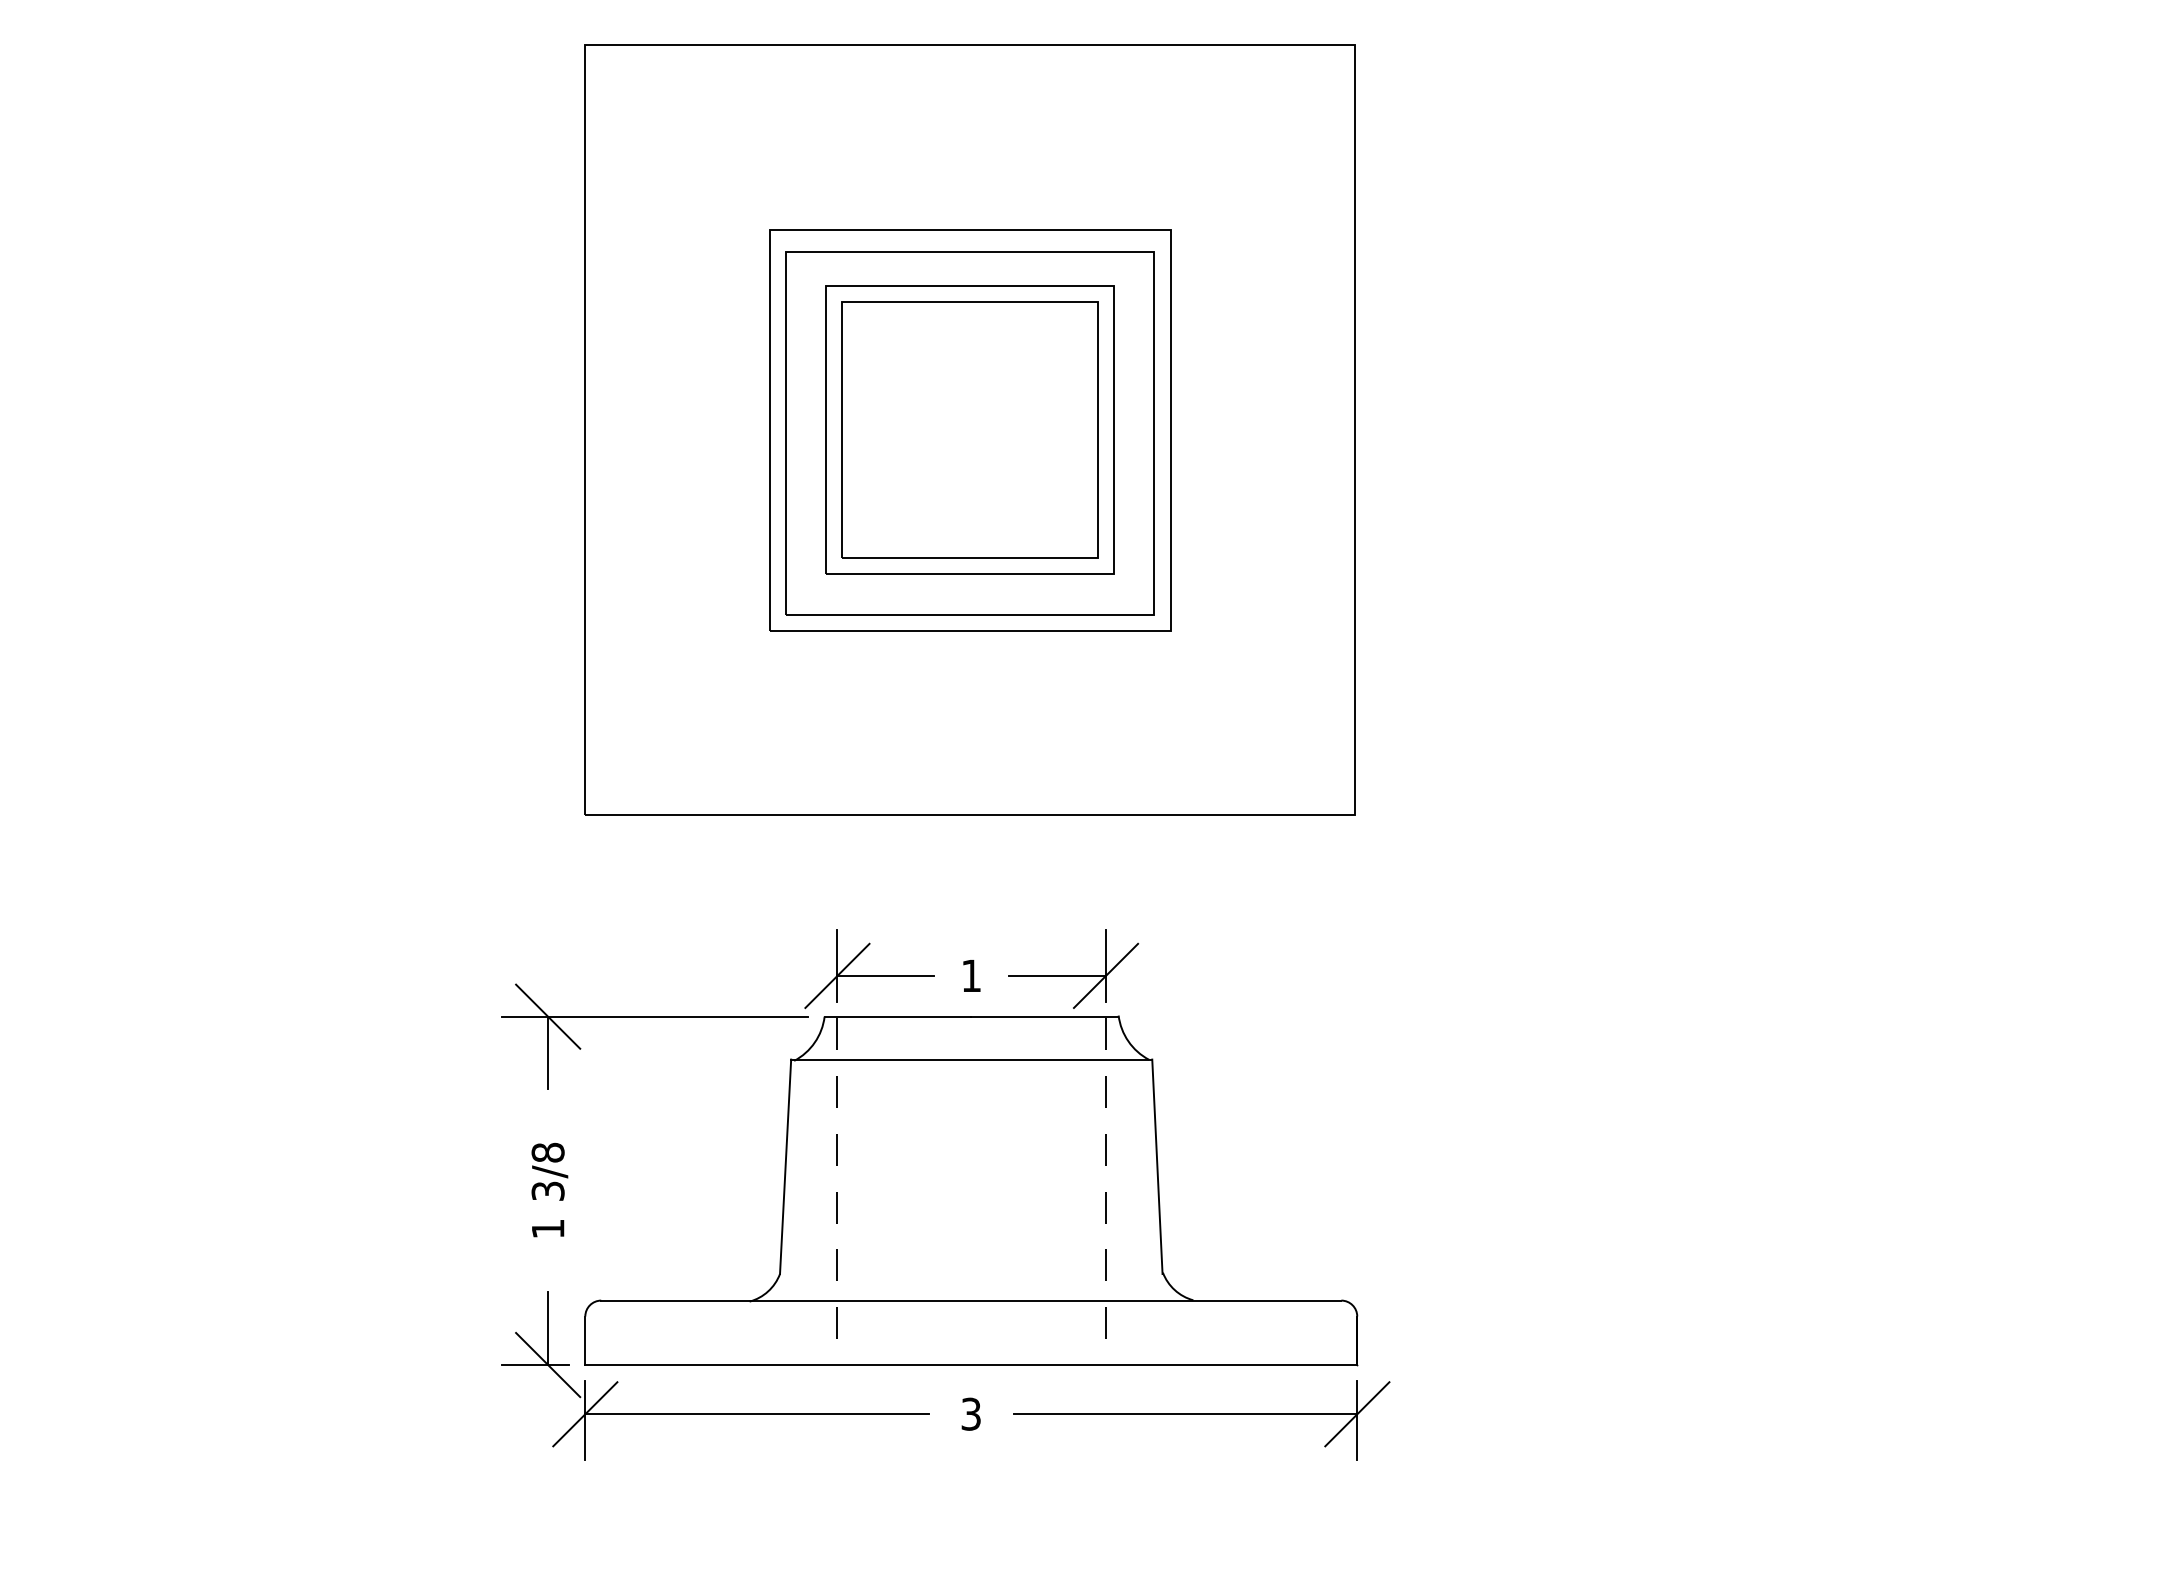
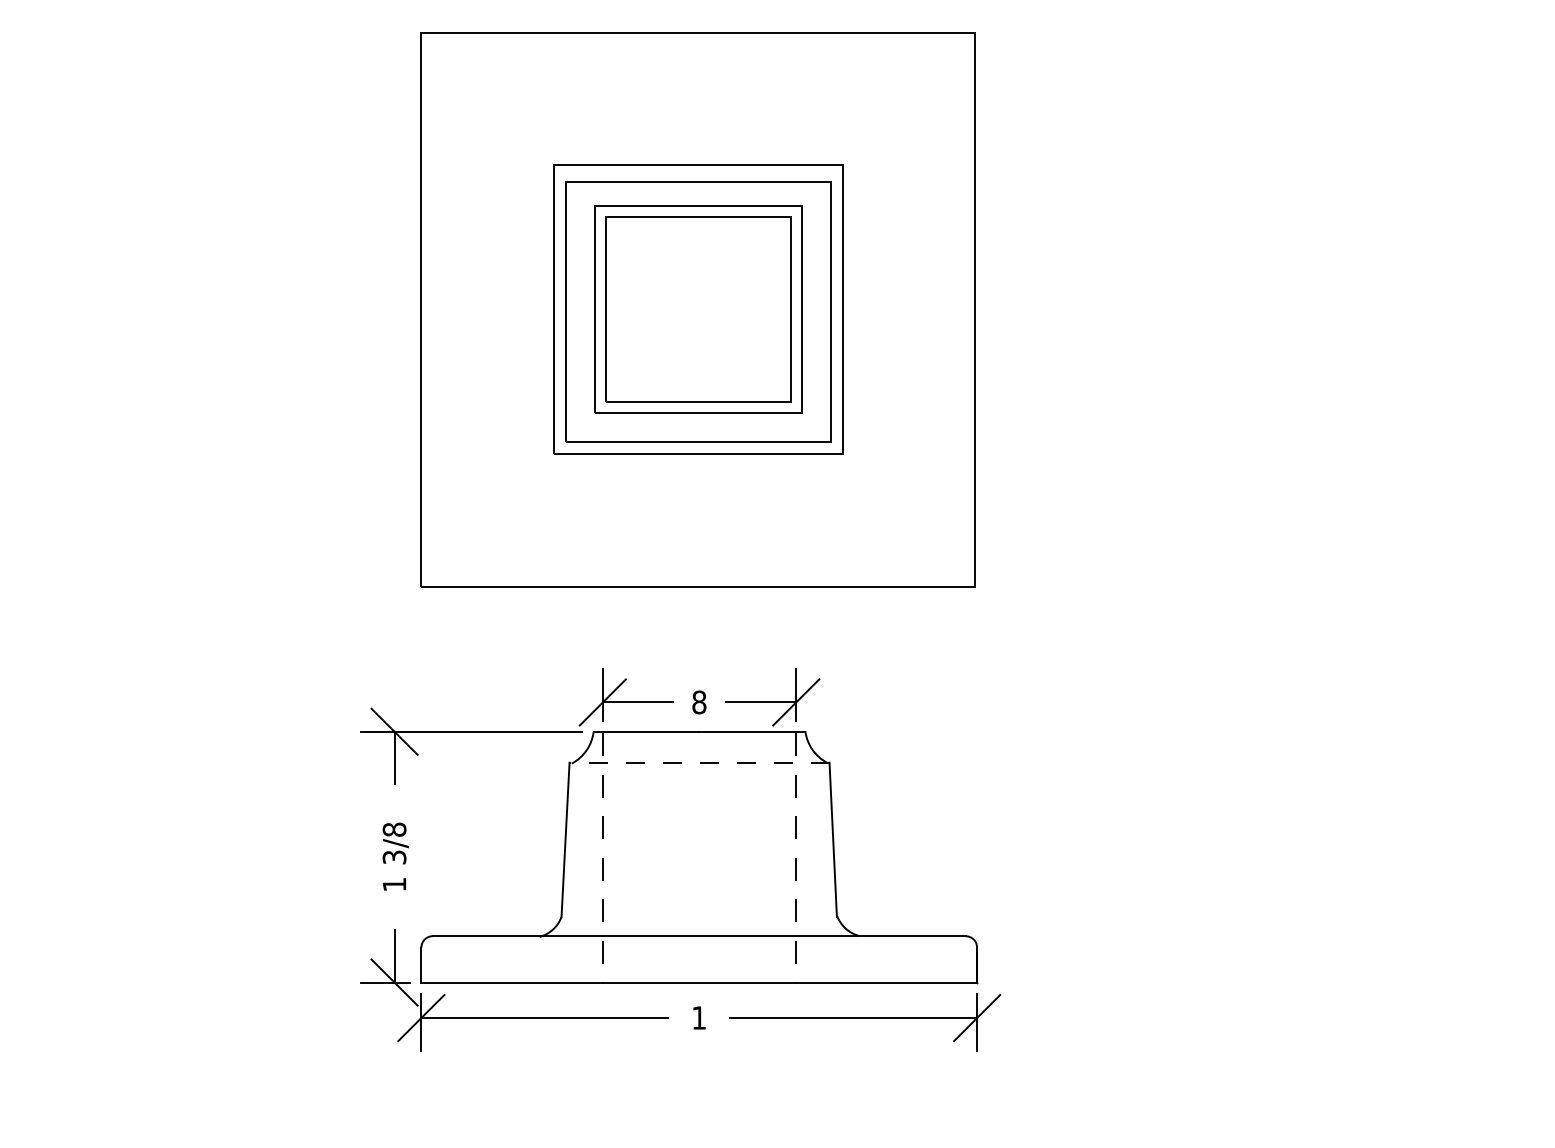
text: (971, 975) -> (699, 702), 1 -> 8
line: (971, 1059) -> (699, 762), solid -> dashed
text: (970, 1413) -> (698, 1017), 3 -> 1

